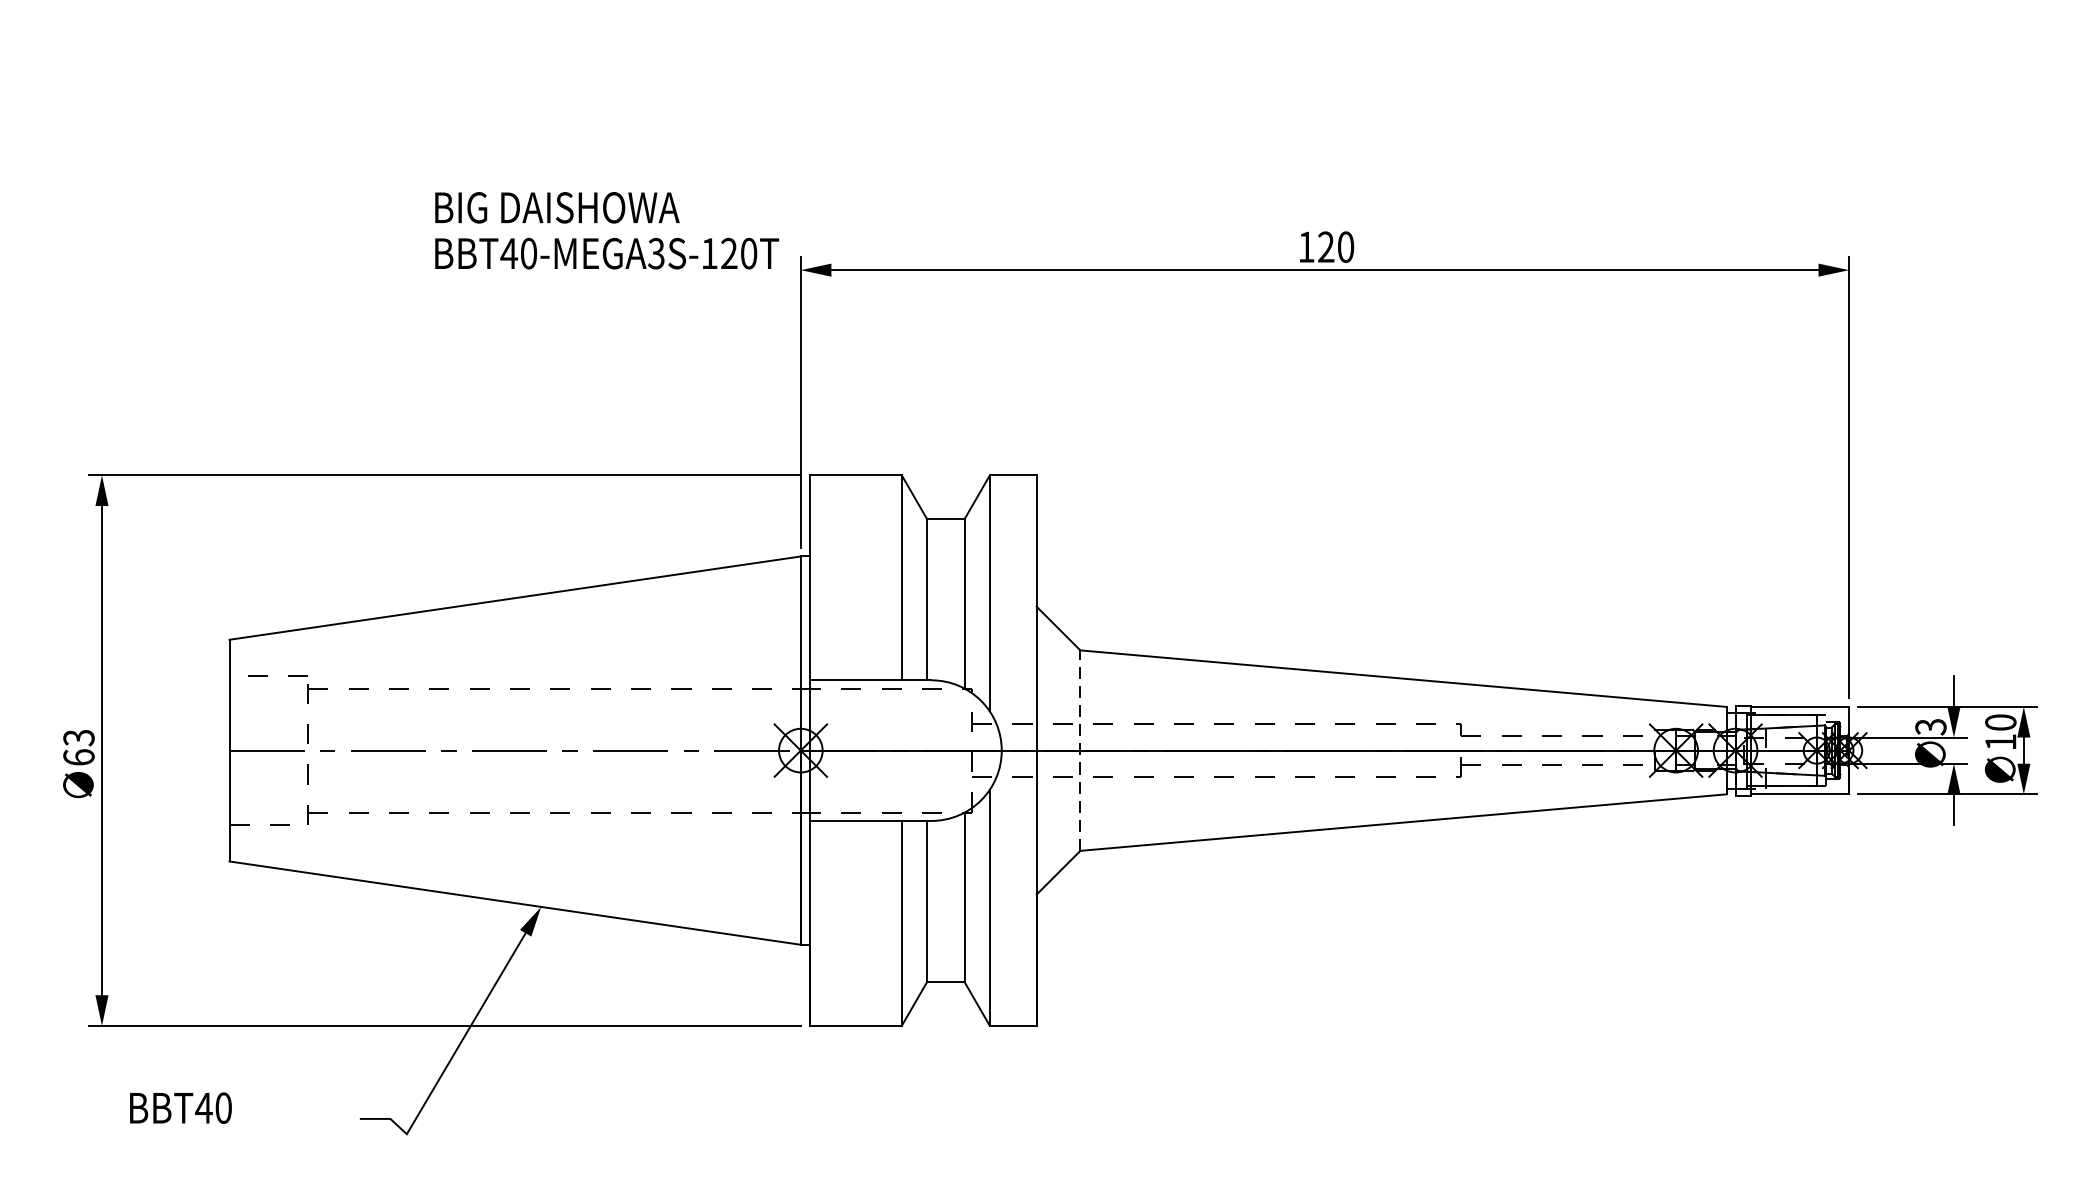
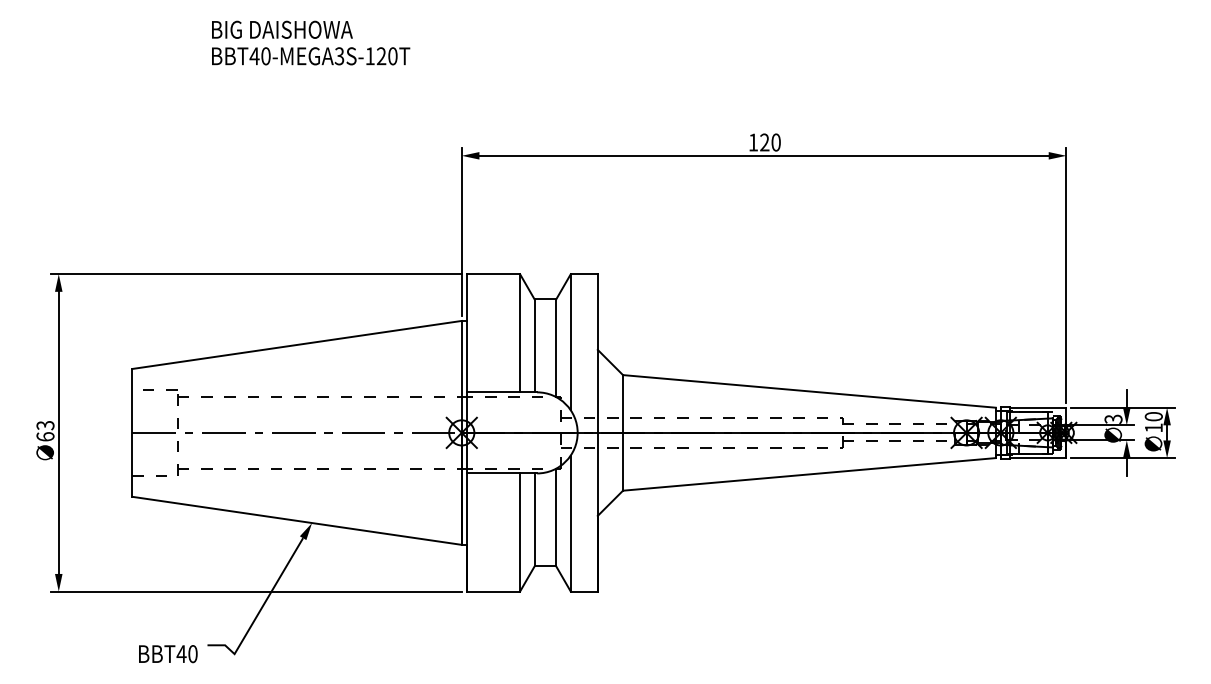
text: (607, 229) -> (311, 42), moved
line: (1081, 749) -> (623, 432), dashed -> solid
text: (181, 1108) -> (168, 654), moved

